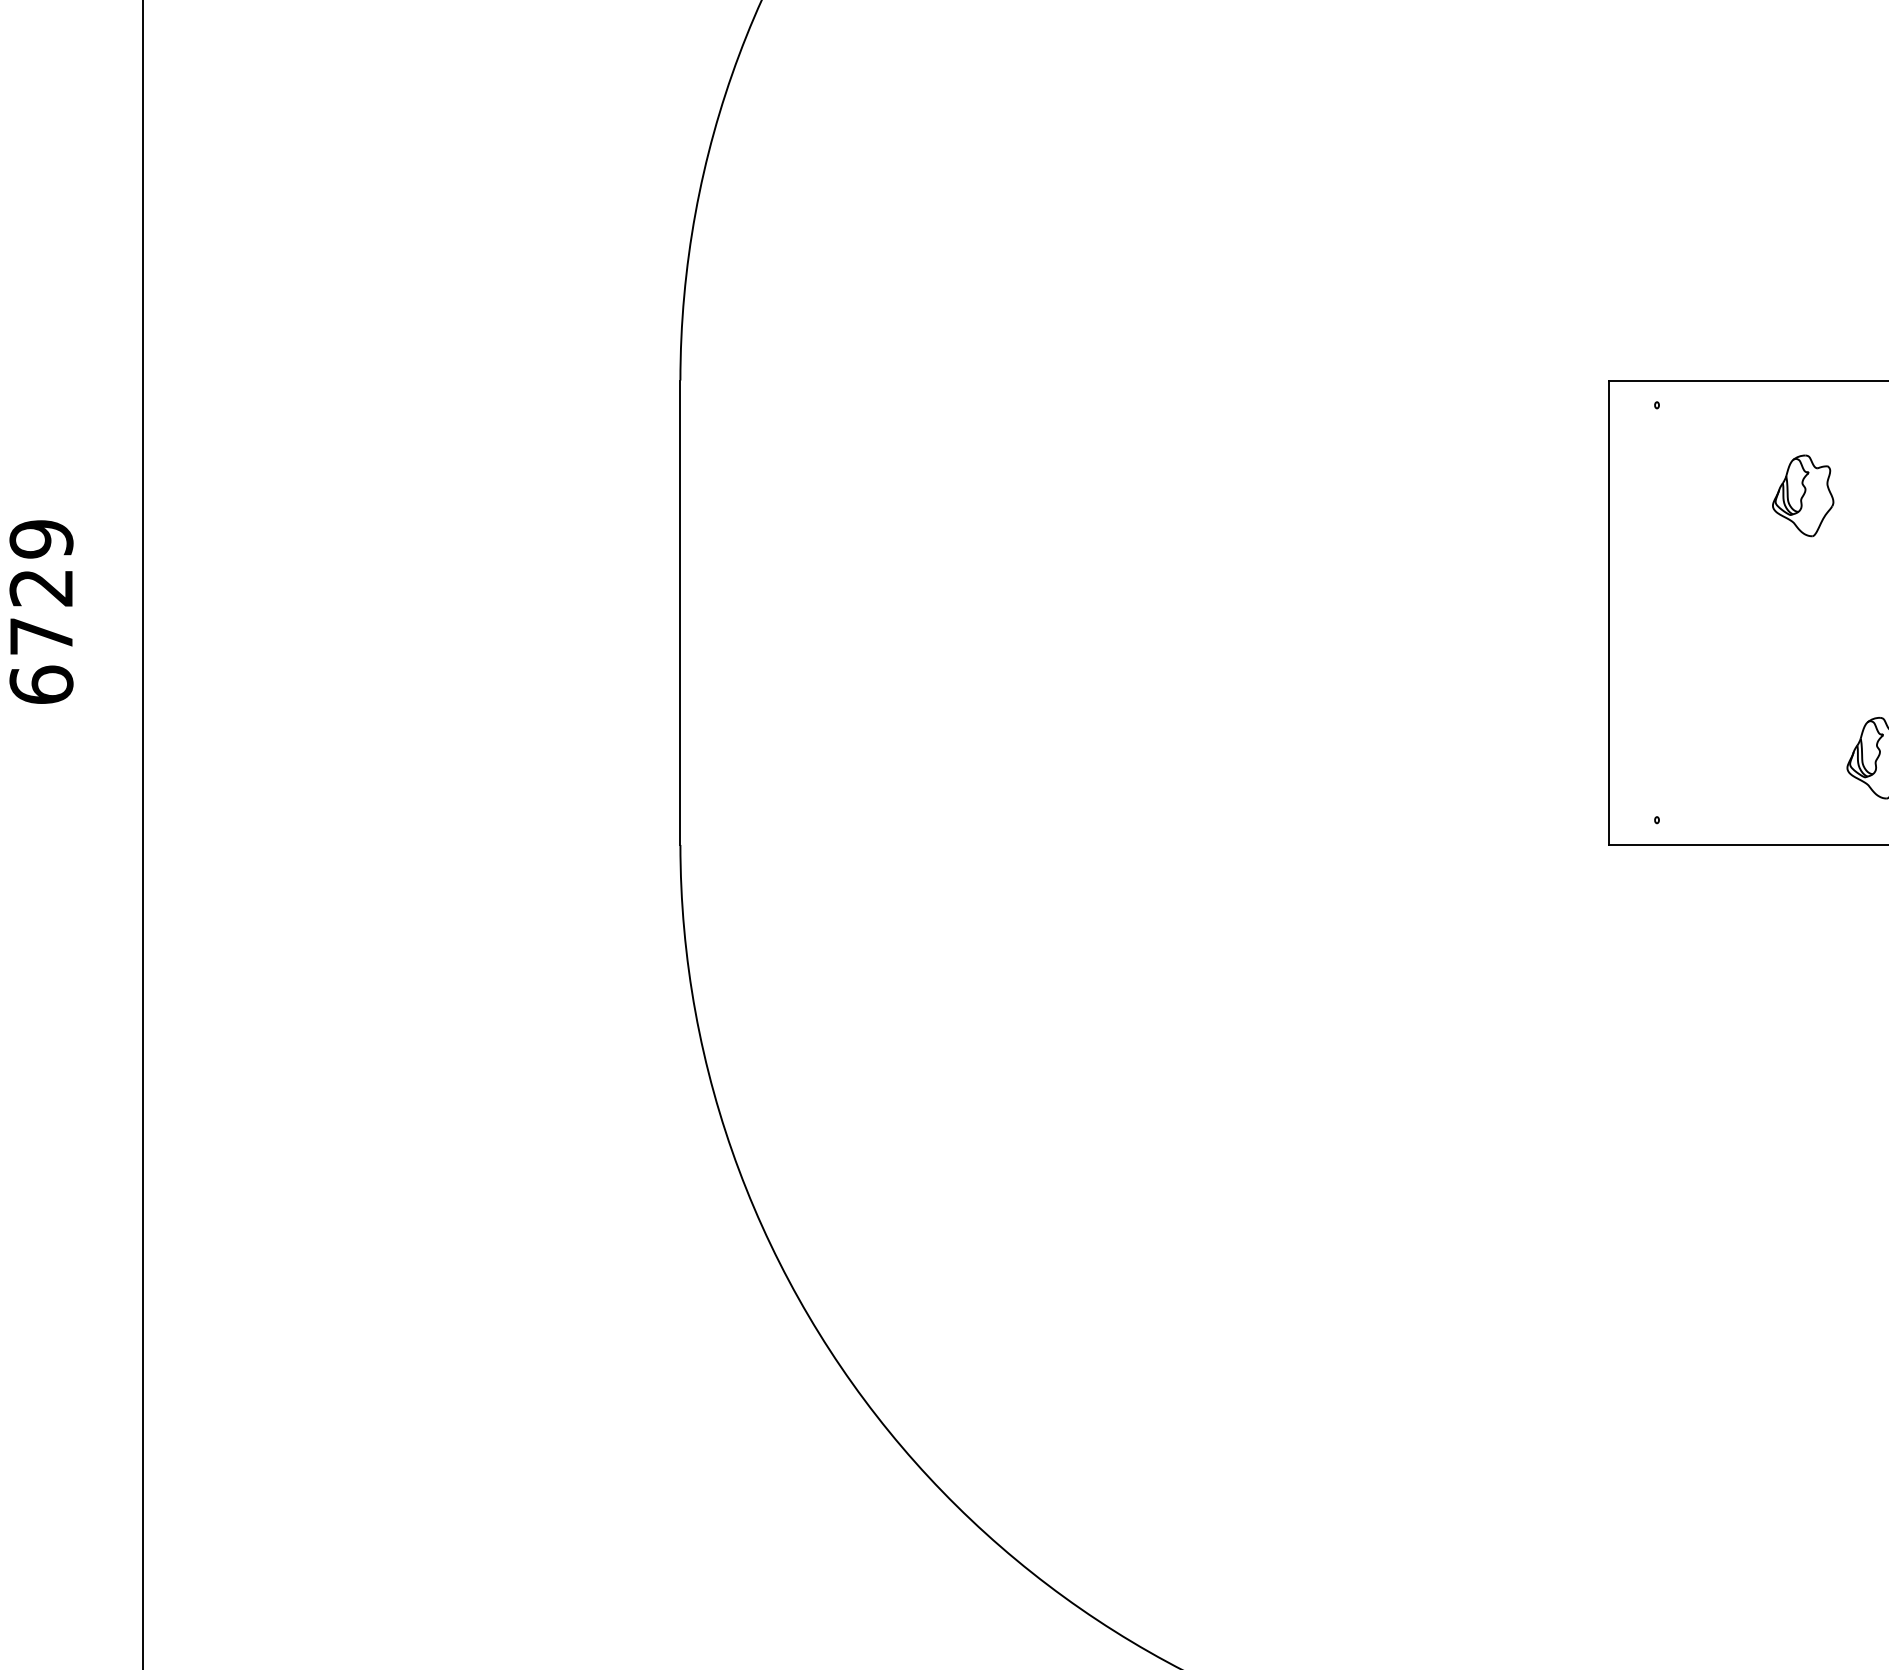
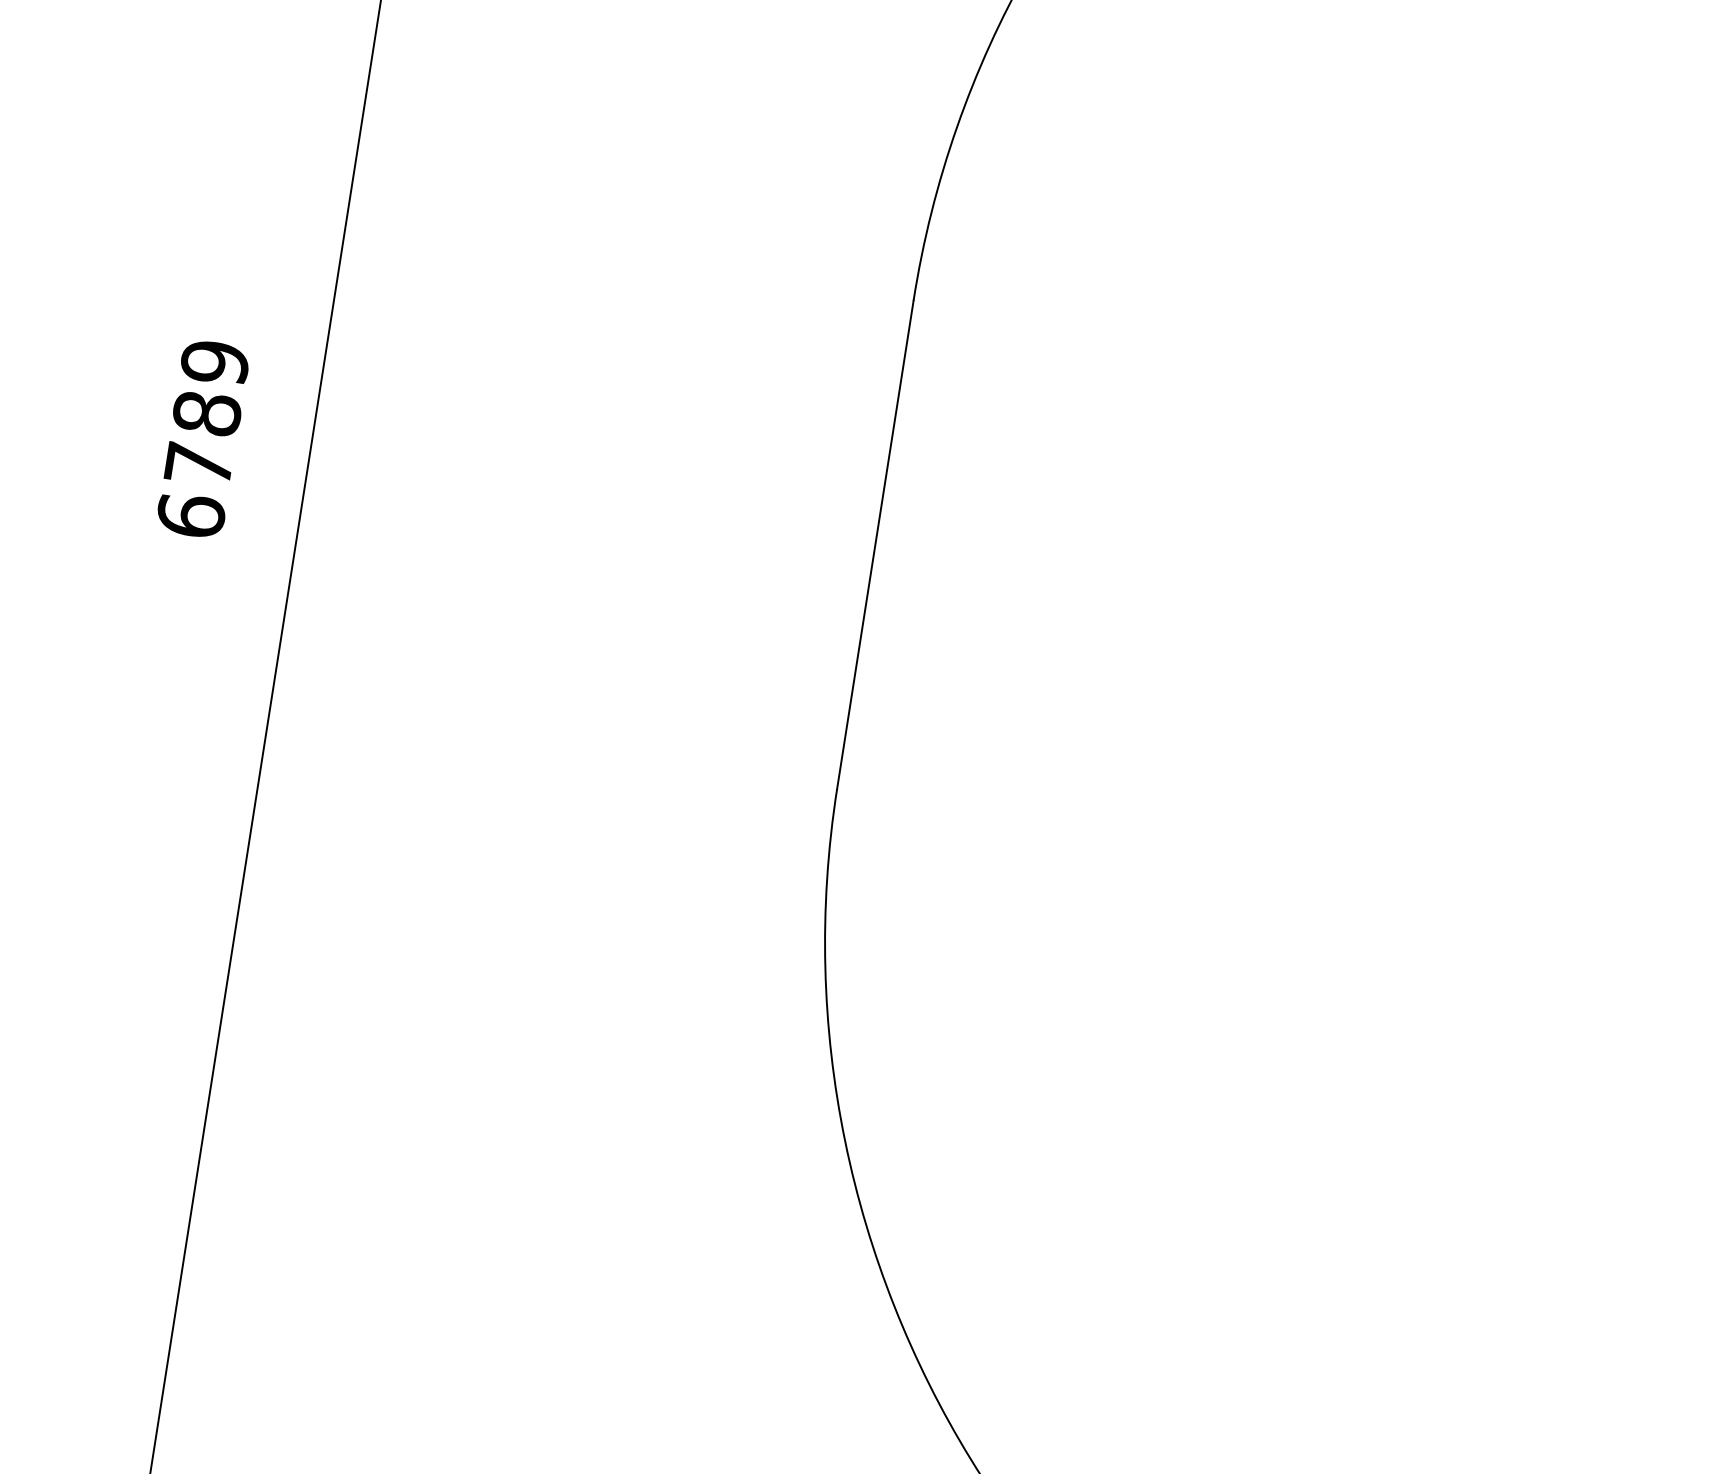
text: (41, 587) -> (207, 413), 6729 -> 6789

